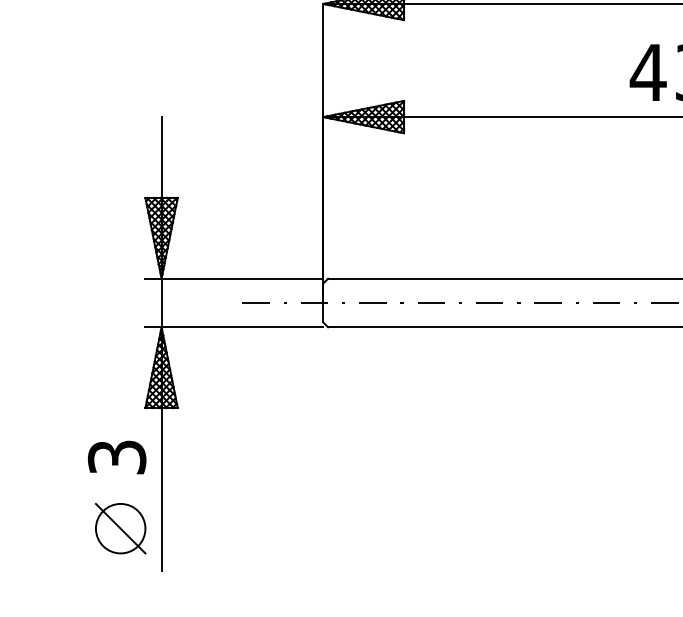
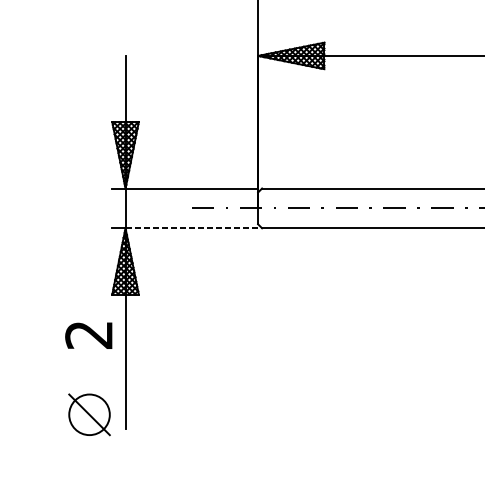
line: (242, 327) -> (191, 228), solid -> dashed
text: (117, 457) -> (89, 335), 3 -> 2
part: (120, 528) -> (89, 414), moved

